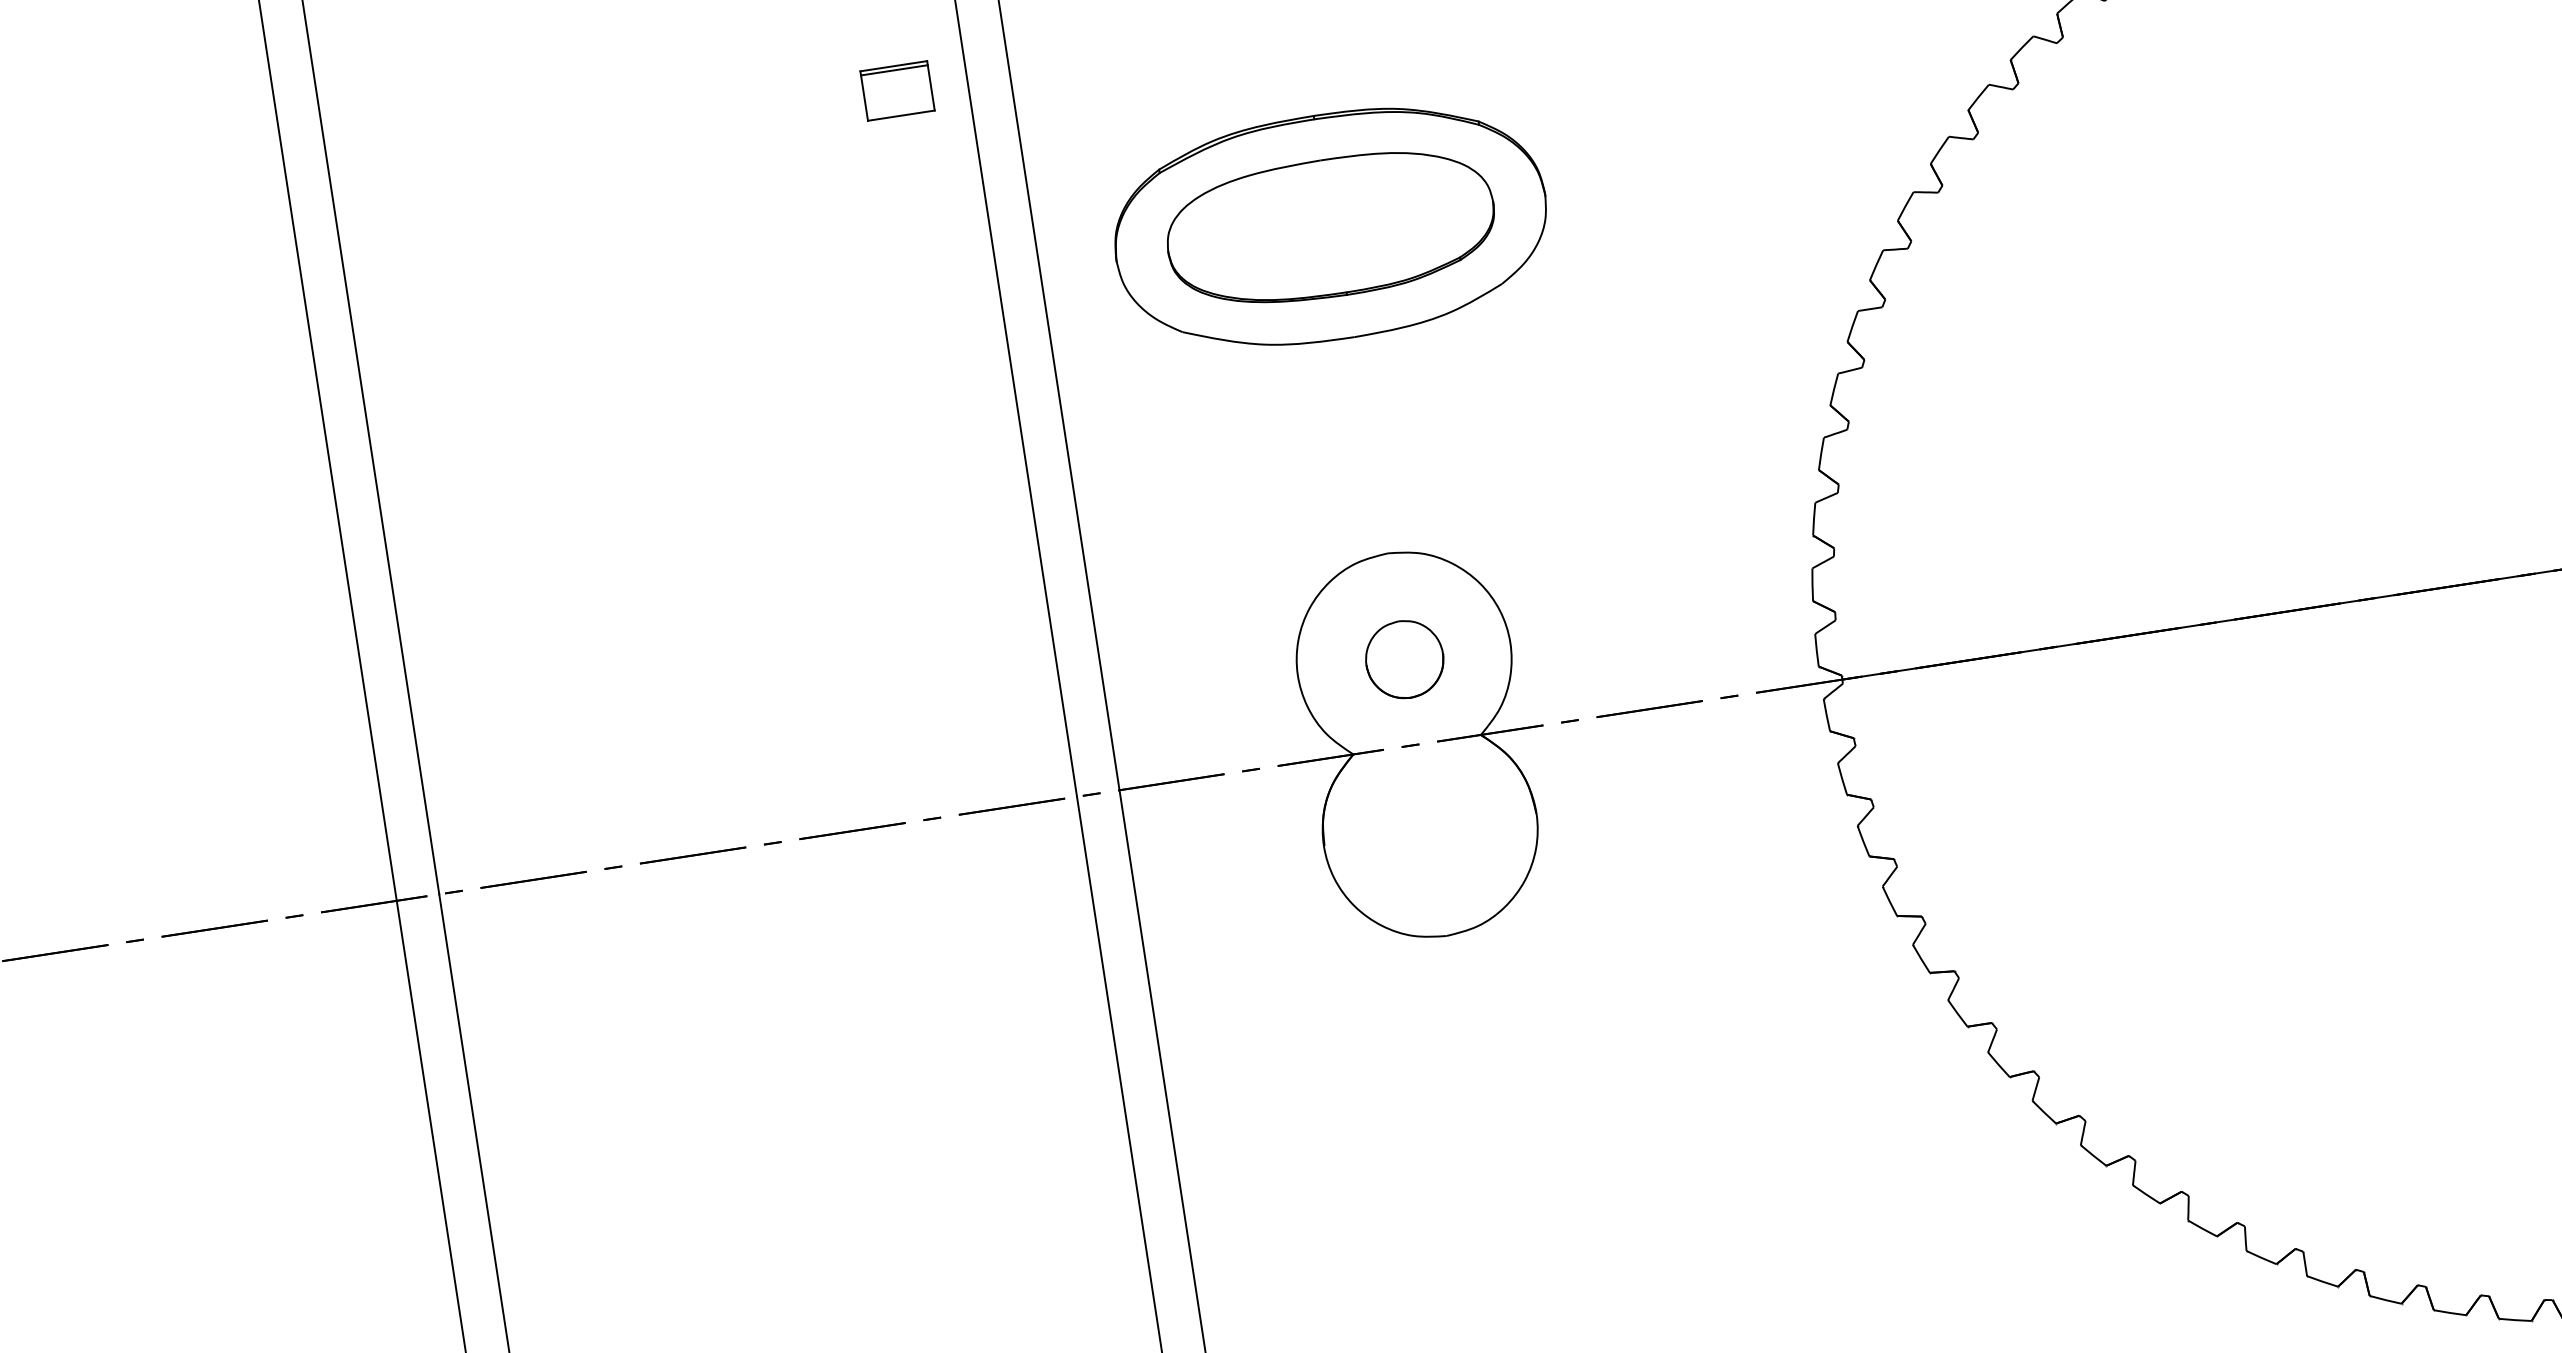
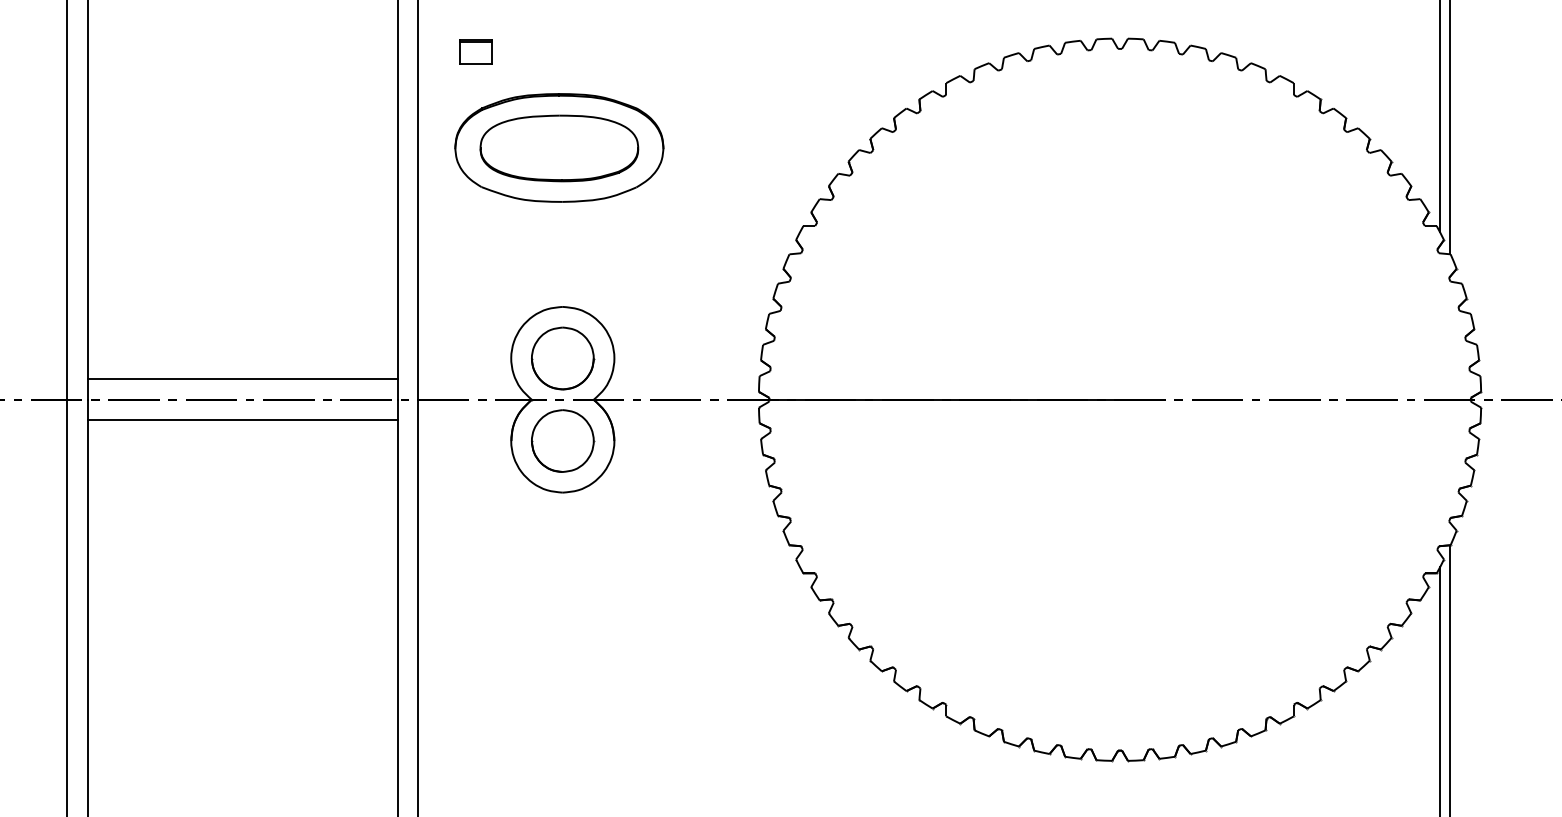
part: (896, 90) -> (475, 51), moved
part: (1405, 659) -> (563, 358), size x1.67
line: (750, 803) -> (242, 379), added
part: (1431, 828) -> (563, 440), added
line: (763, 888) -> (242, 420), added

